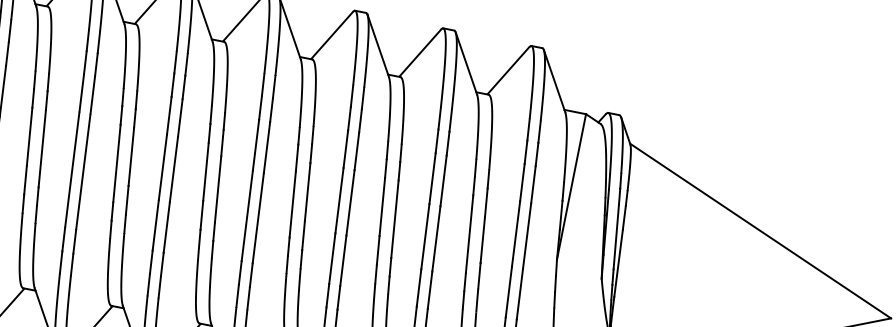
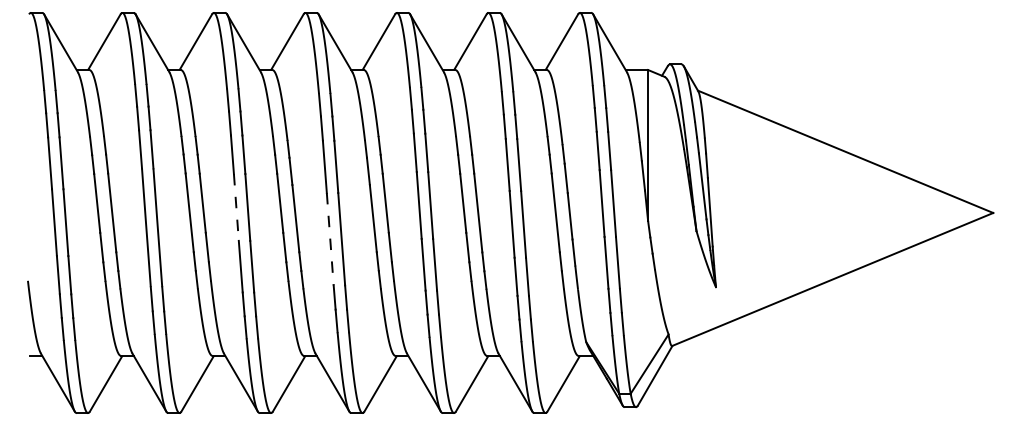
line: (163, 167) -> (236, 207), solid -> dashed
line: (247, 216) -> (330, 239), solid -> dashed

